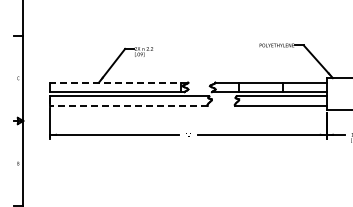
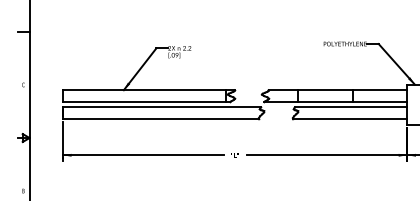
line: (119, 82) -> (149, 90), dashed -> solid
line: (128, 105) -> (160, 118), dashed -> solid

